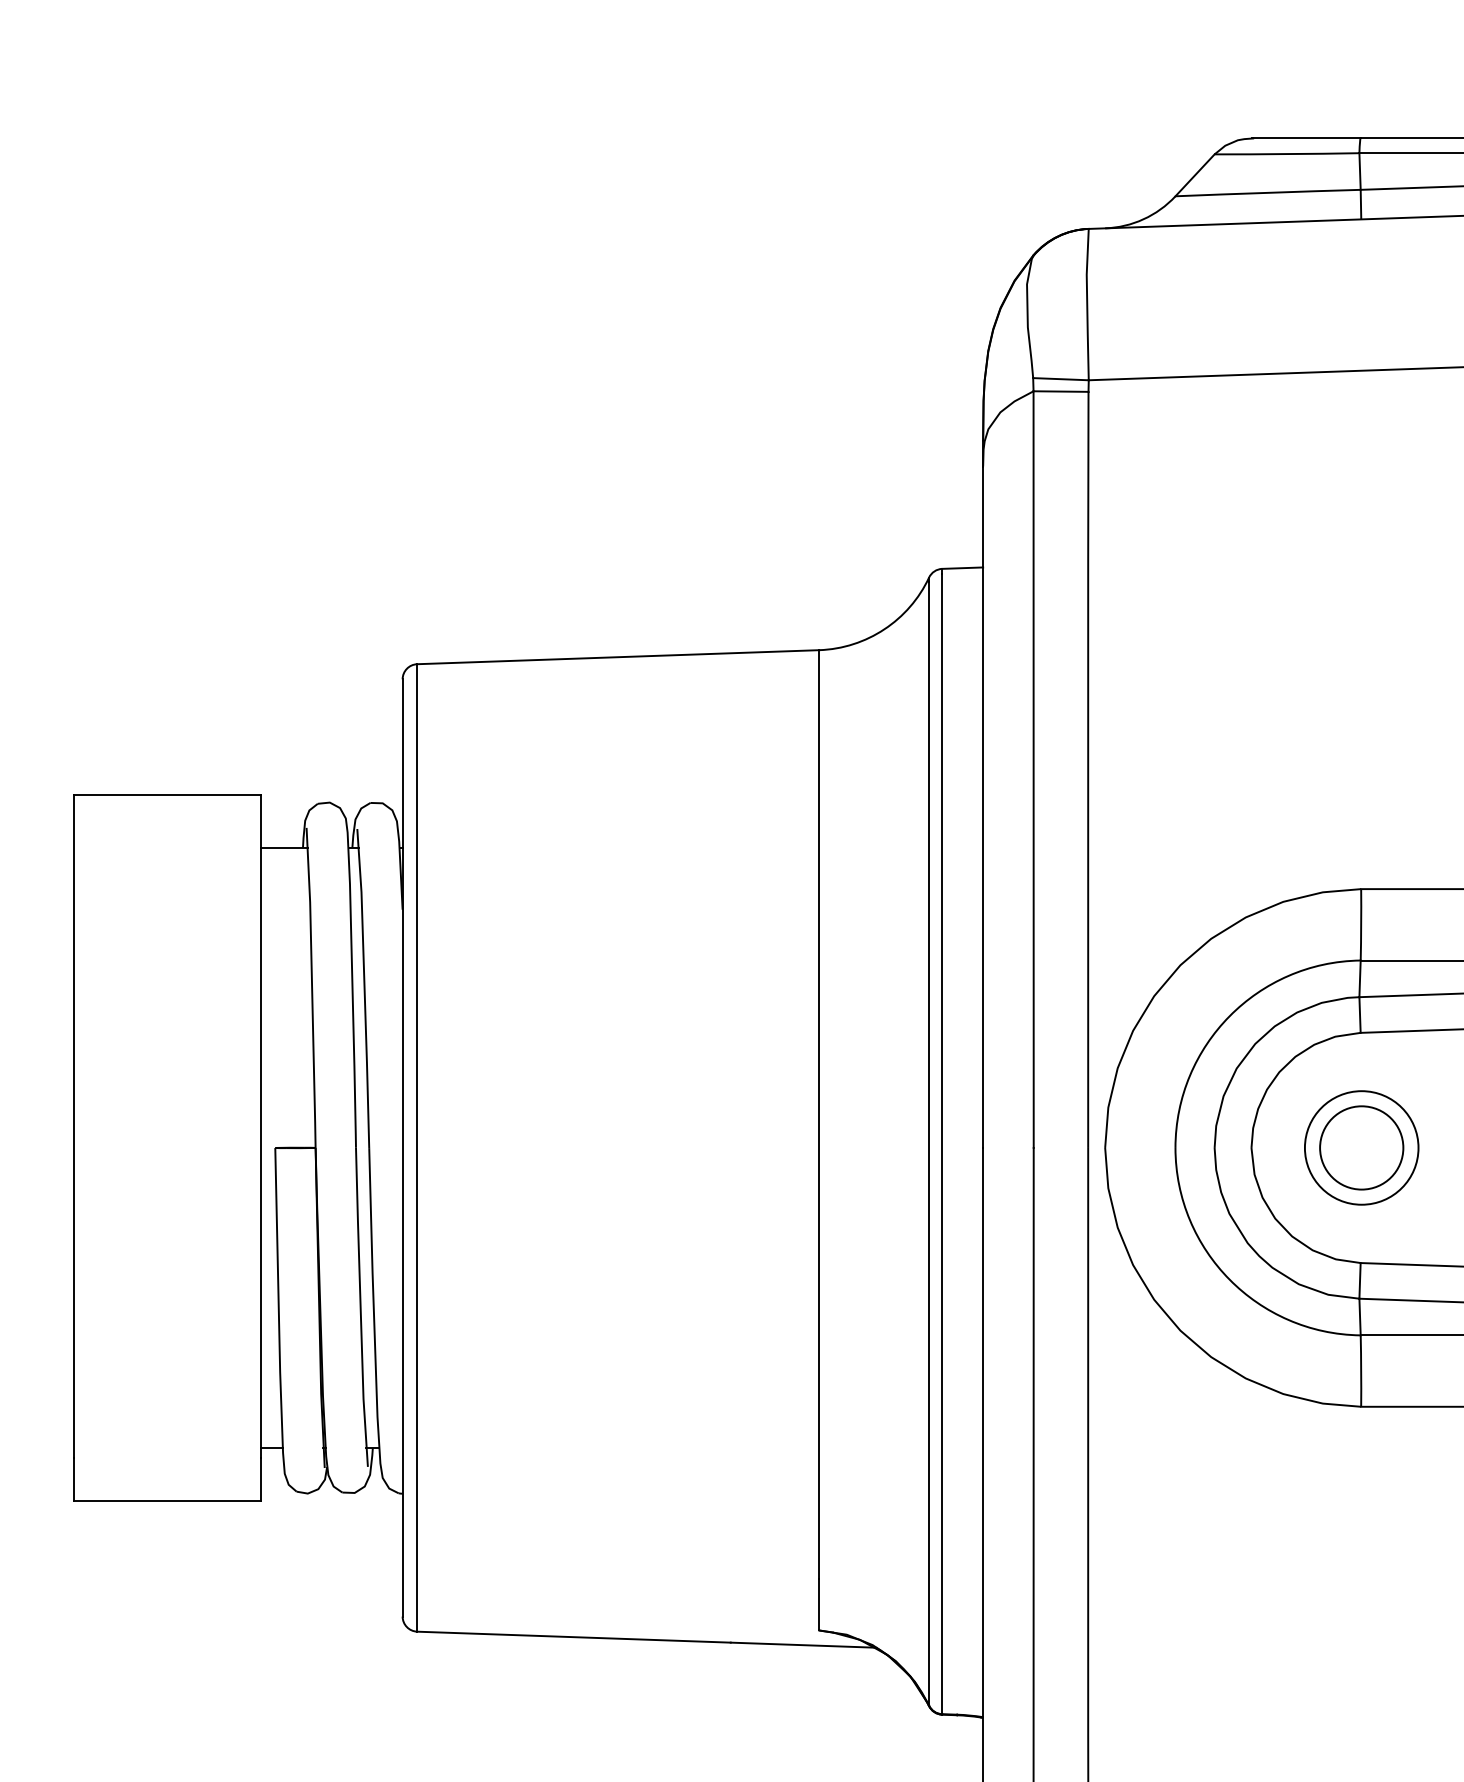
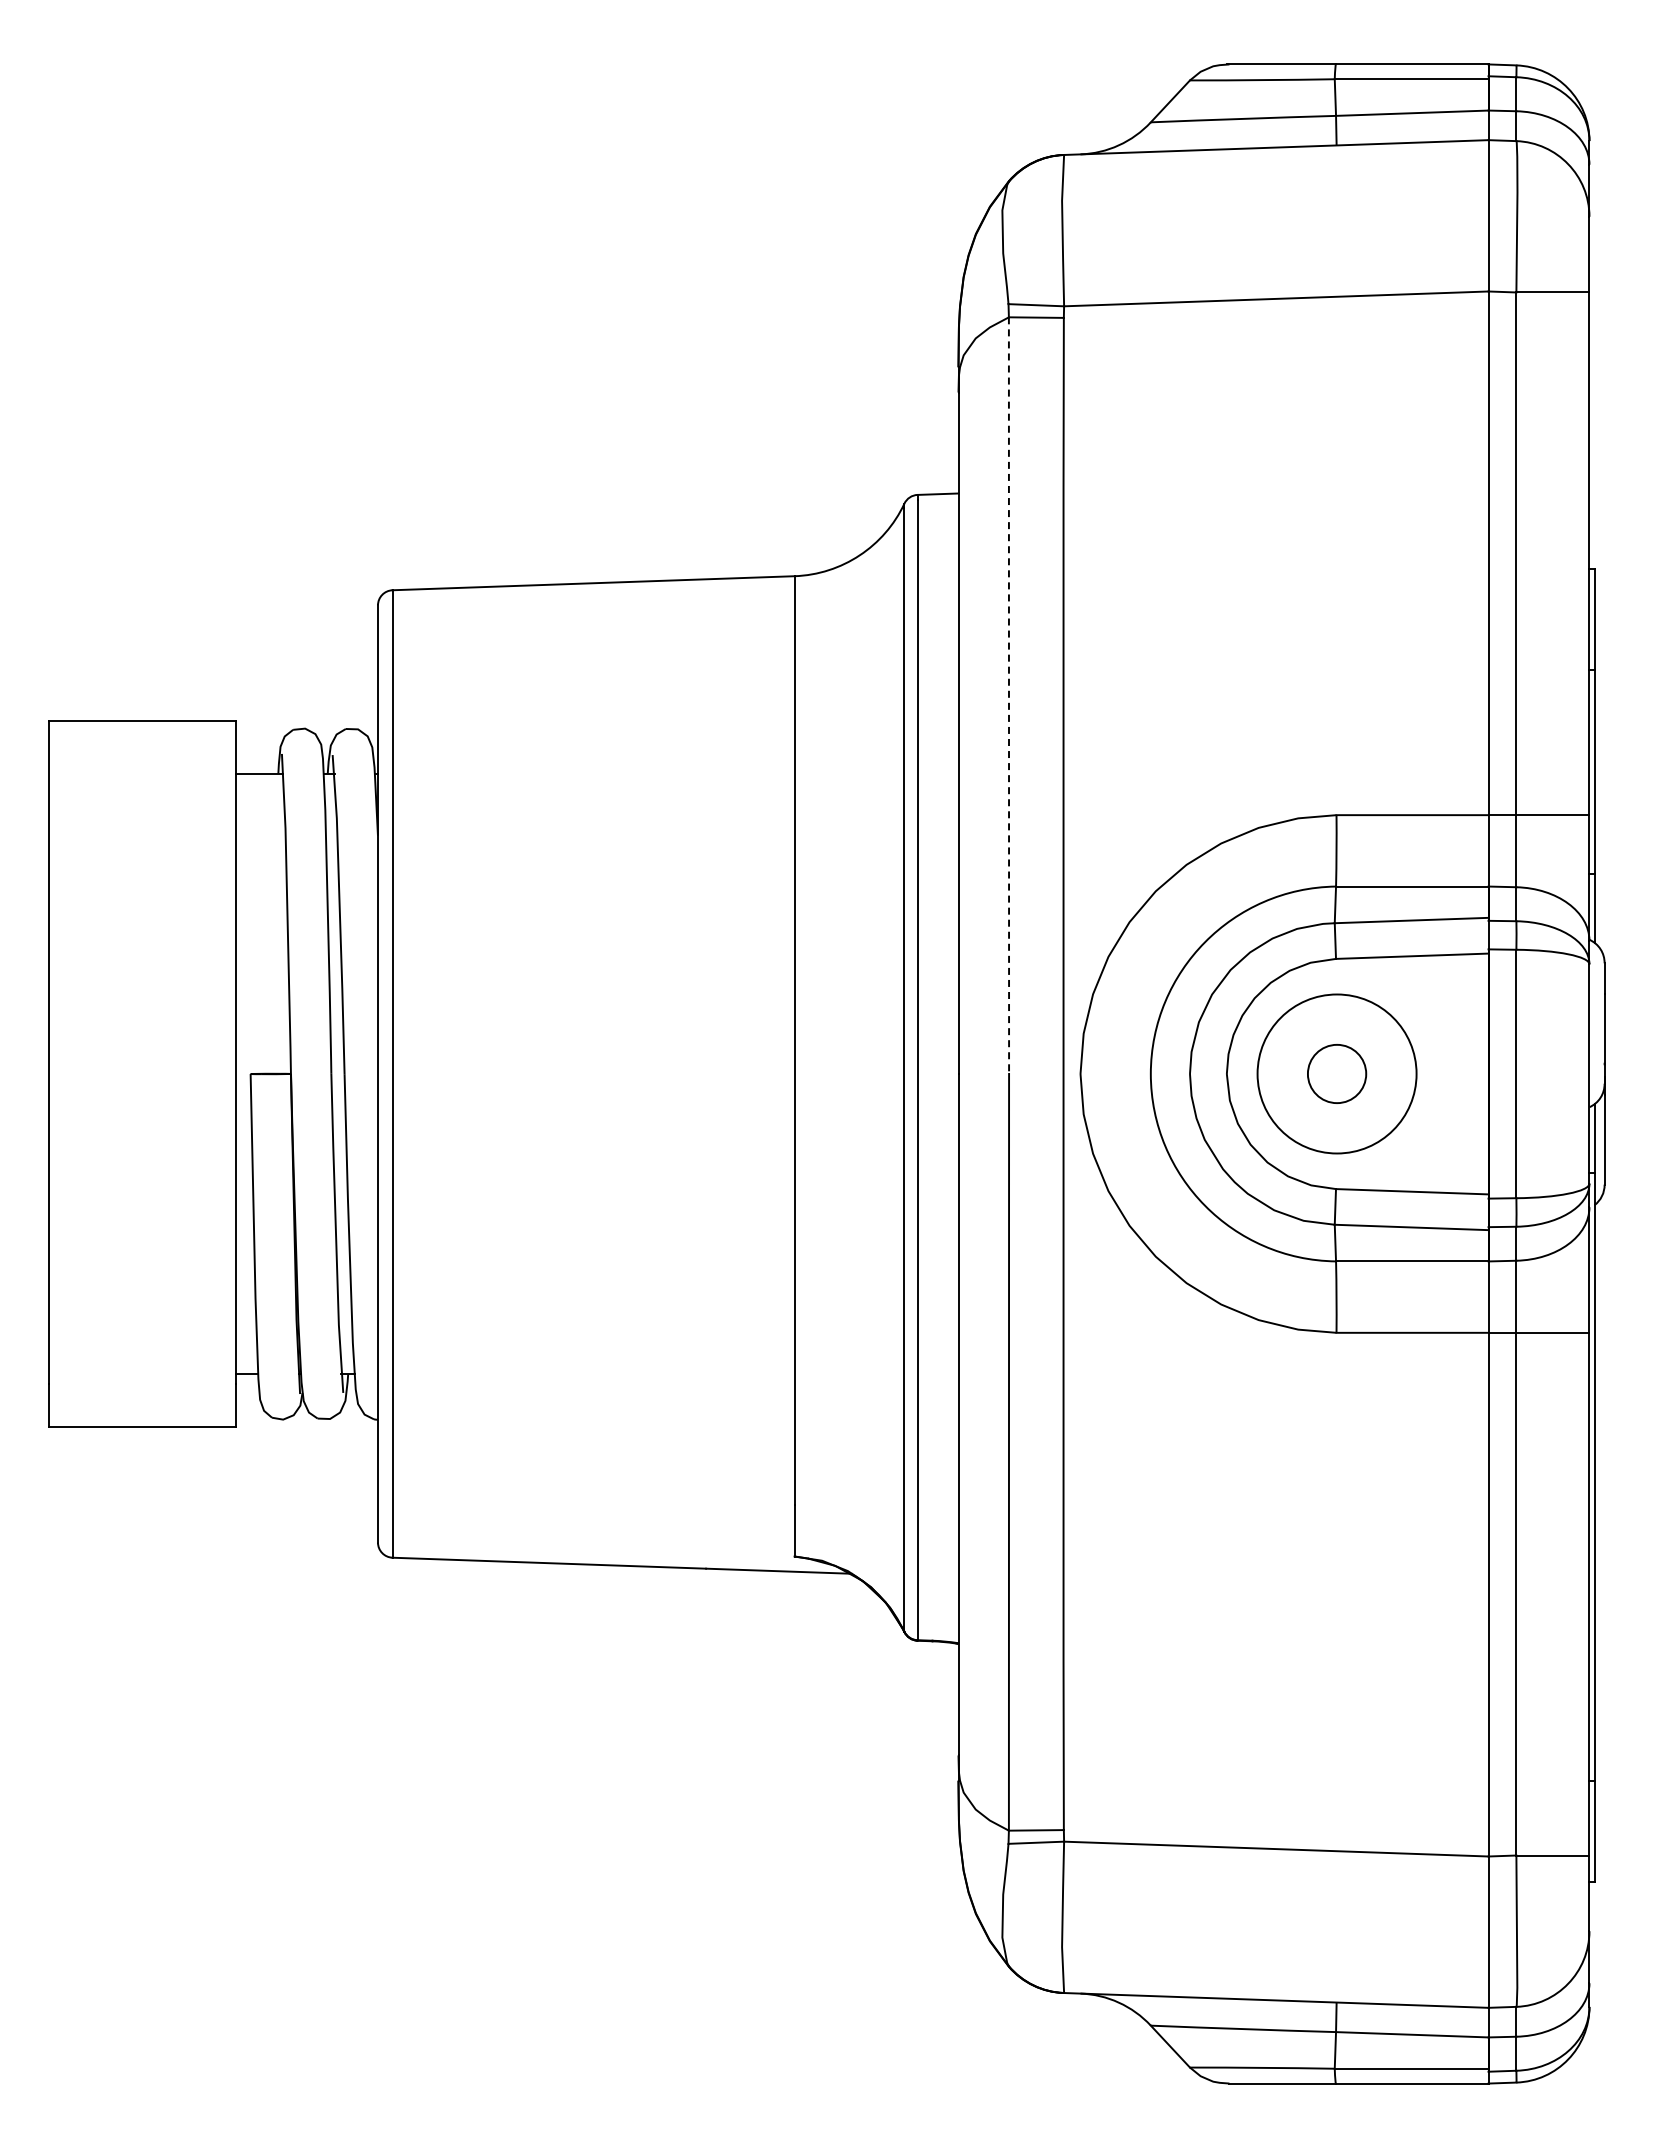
line: (1033, 770) -> (1008, 696), solid -> dashed
circle: (1361, 1147) -> (1336, 1073), size x0.7
circle: (1361, 1147) -> (1336, 1073), size x1.4

